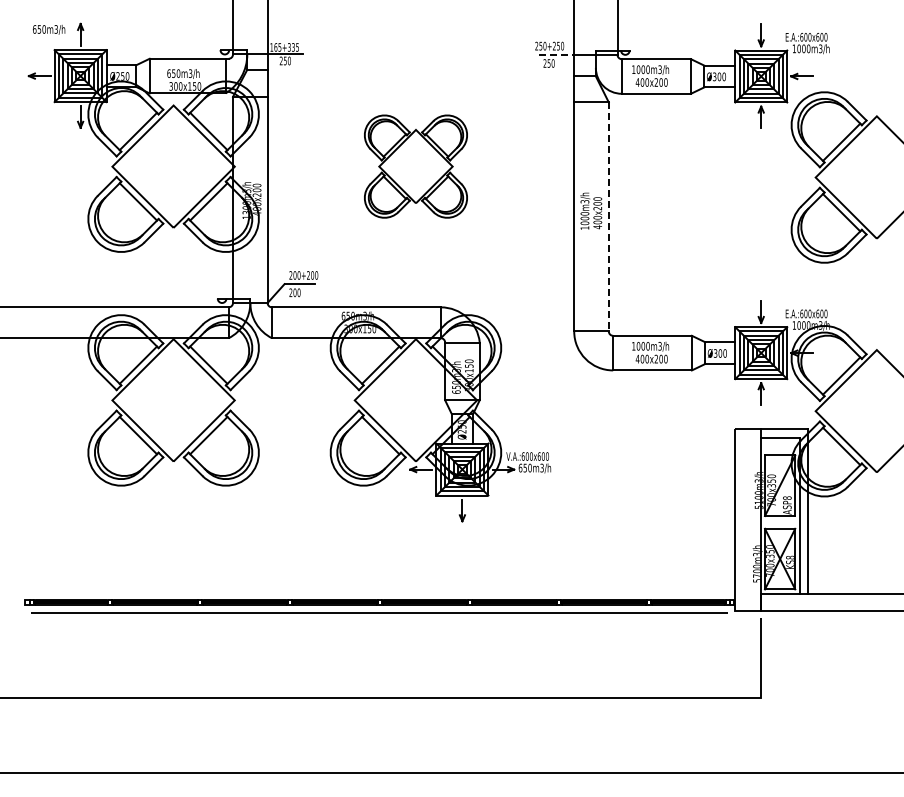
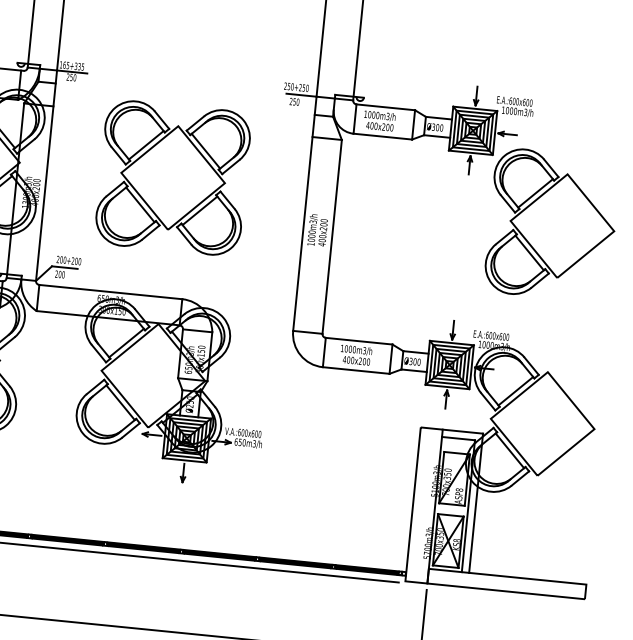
line: (556, 54) -> (301, 94), dashed -> solid
part: (415, 166) -> (172, 177), size x1.67
line: (608, 216) -> (331, 236), dashed -> solid

